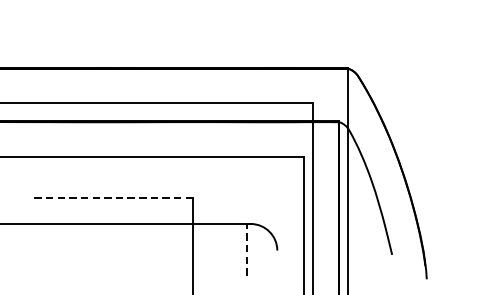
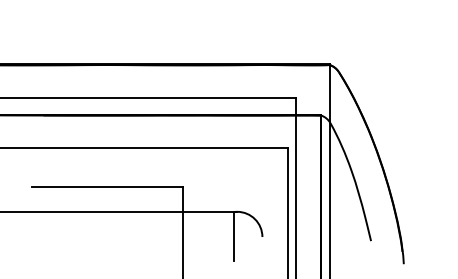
line: (113, 197) -> (107, 186), dashed -> solid
line: (246, 250) -> (233, 236), dashed -> solid

